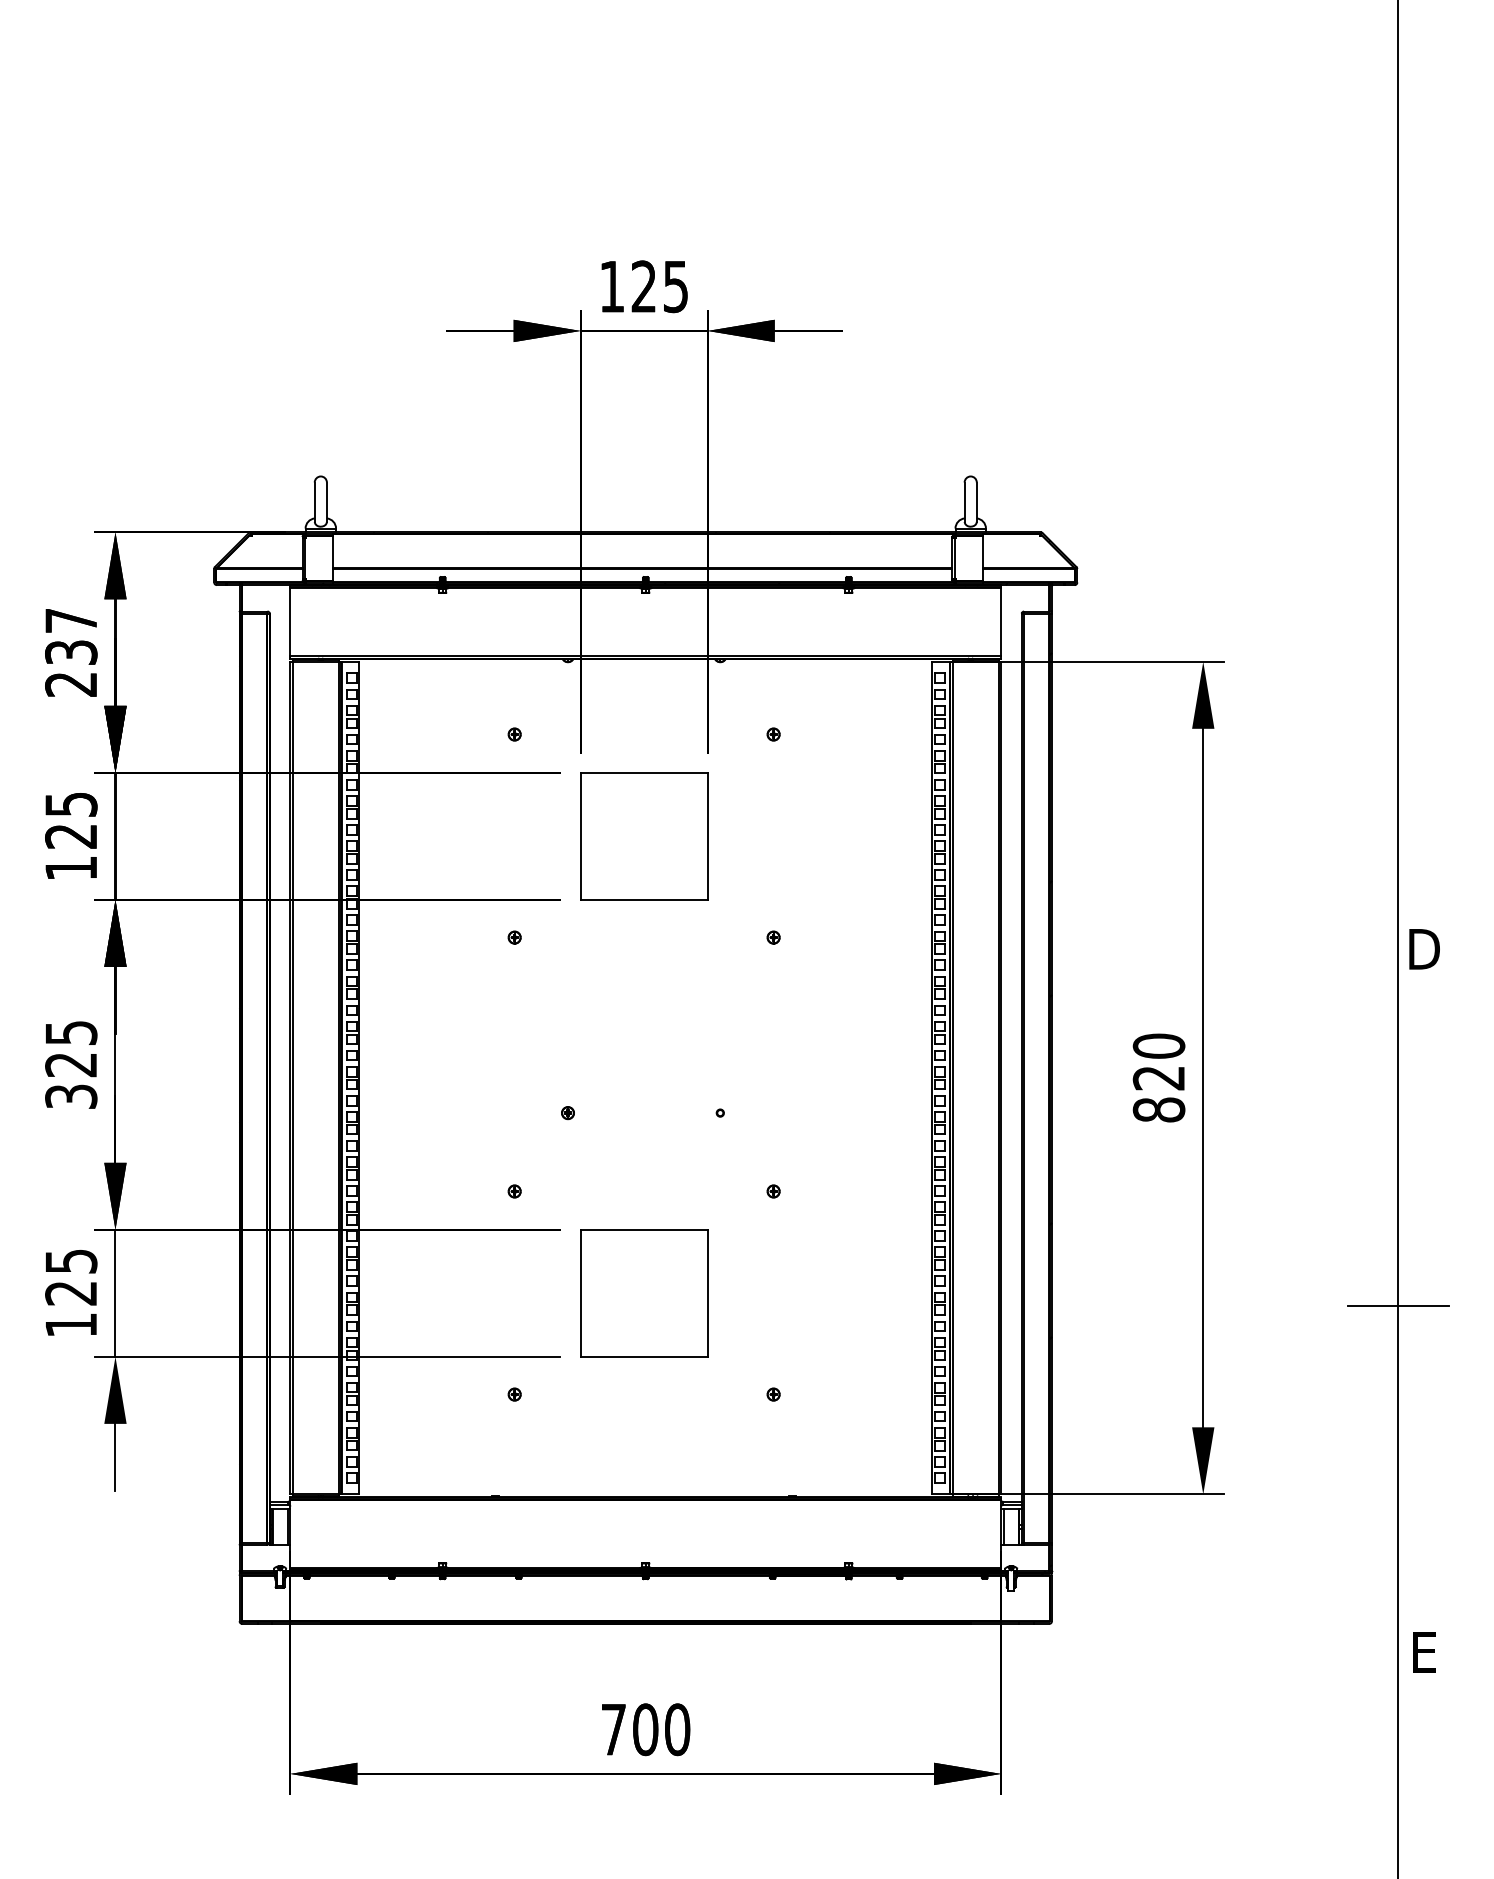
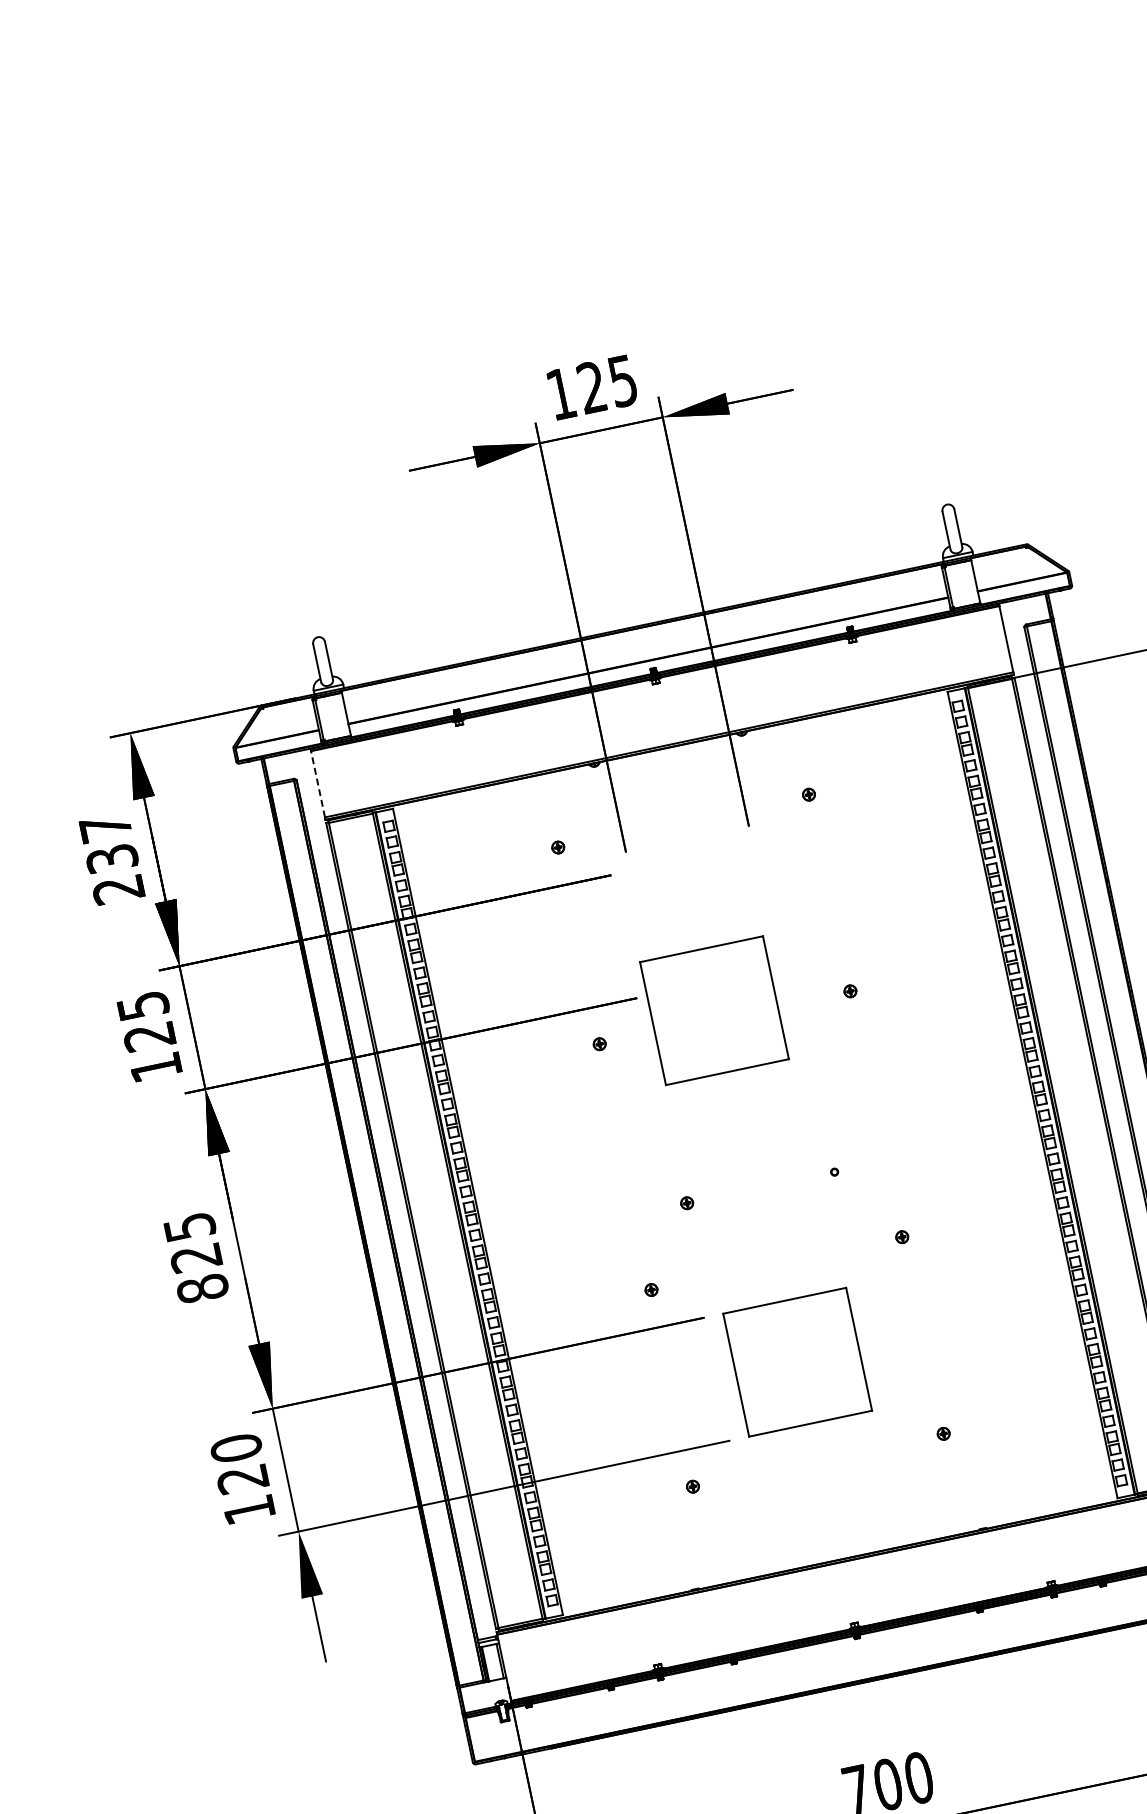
line: (290, 621) -> (318, 783), solid -> dashed
part: (644, 836) -> (714, 1010), moved
text: (71, 1096) -> (202, 1288), 325 -> 825
text: (71, 1260) -> (236, 1447), 125 -> 120

